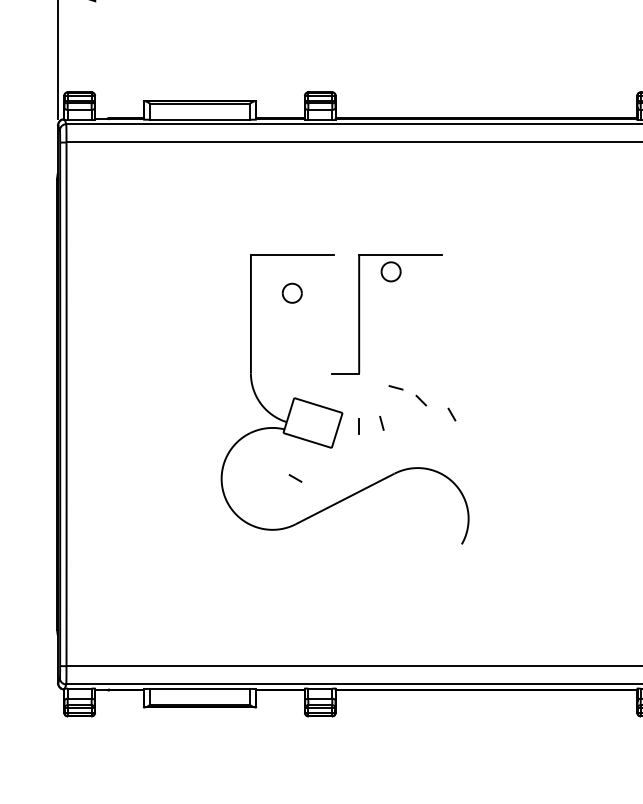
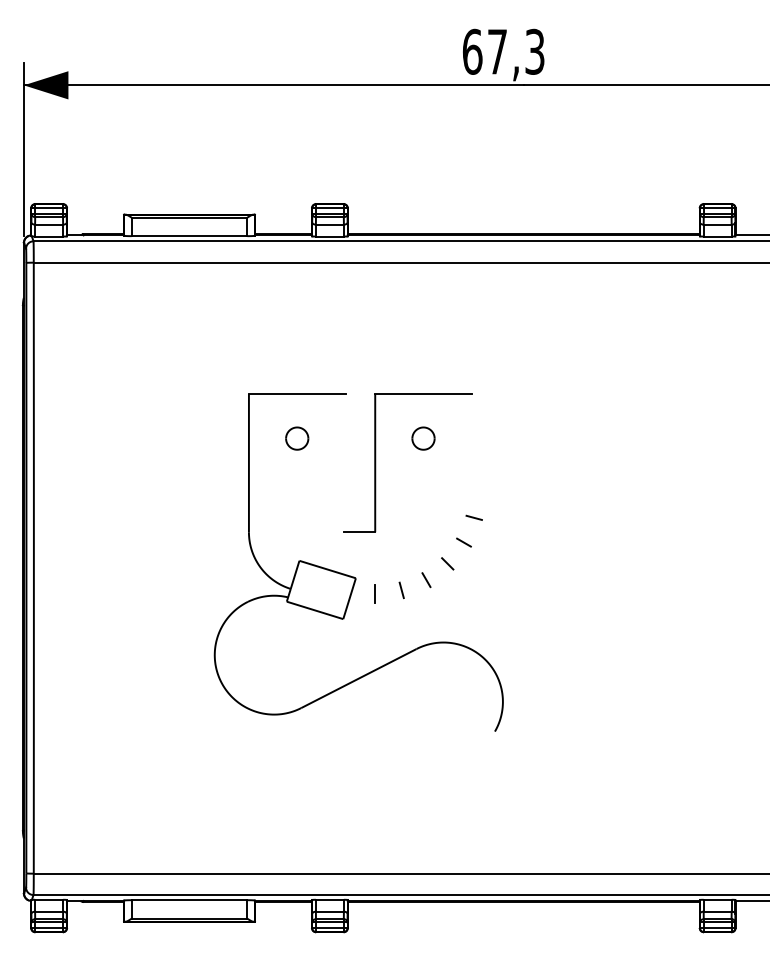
part: (391, 271) -> (423, 438), moved
line: (395, 387) -> (473, 517), moved
line: (451, 414) -> (426, 580), moved
line: (295, 478) -> (463, 542), moved

